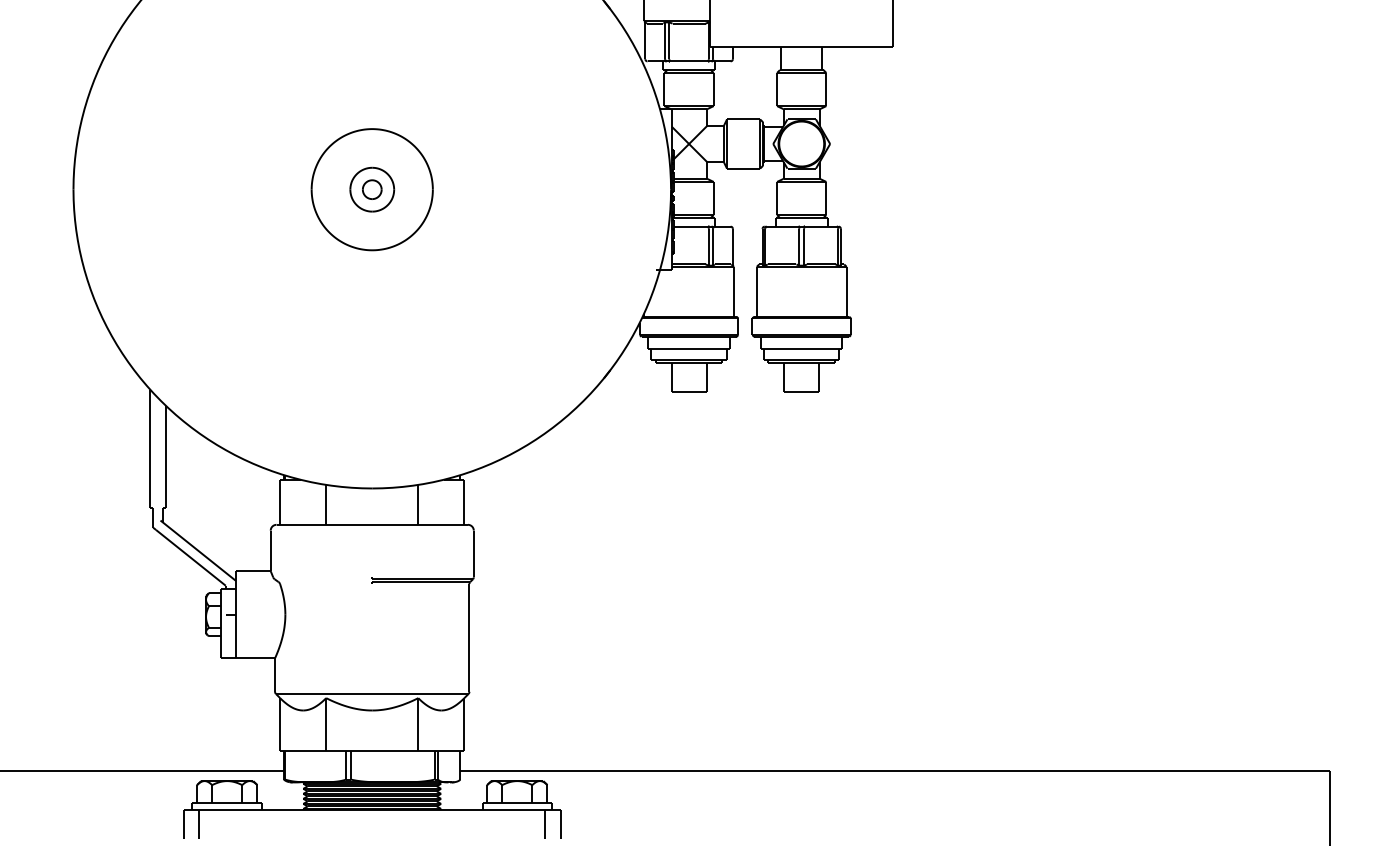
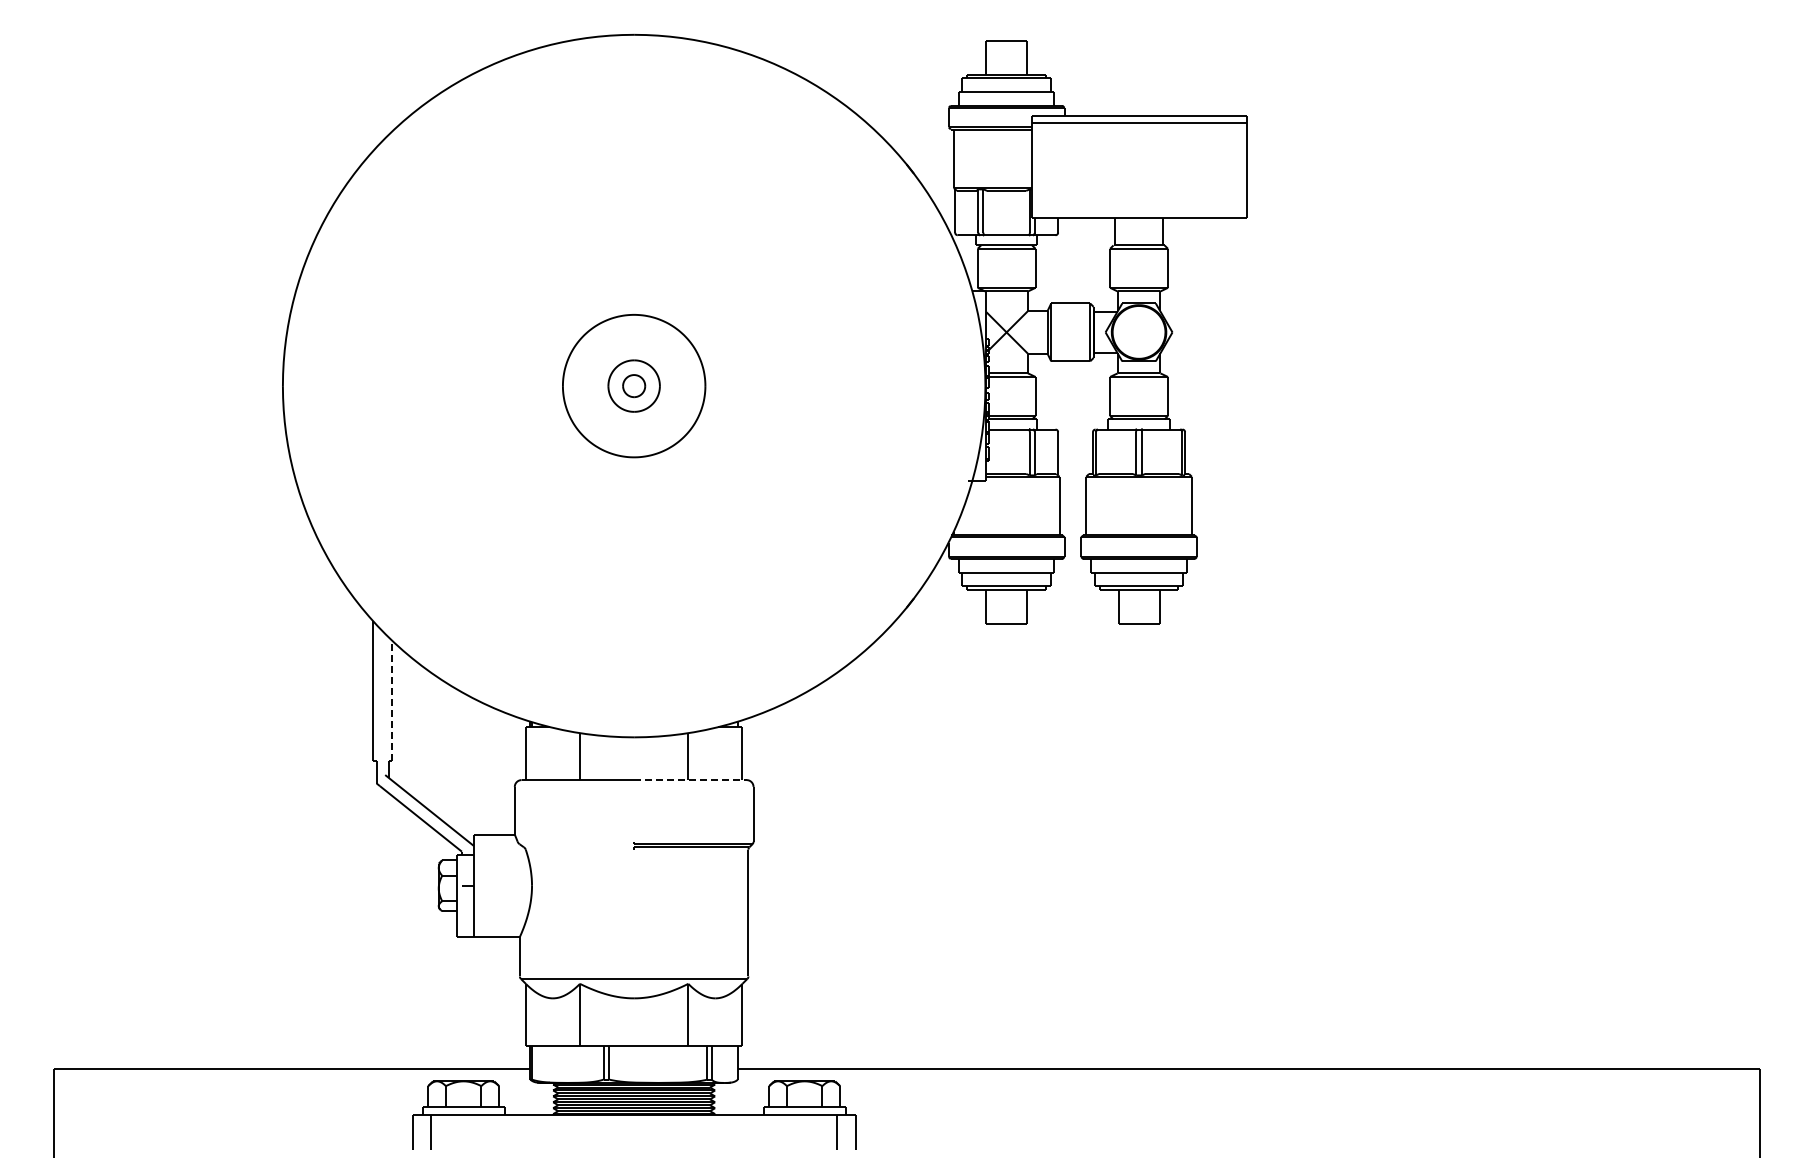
line: (166, 457) -> (392, 700), solid -> dashed
line: (420, 525) -> (690, 780), solid -> dashed

